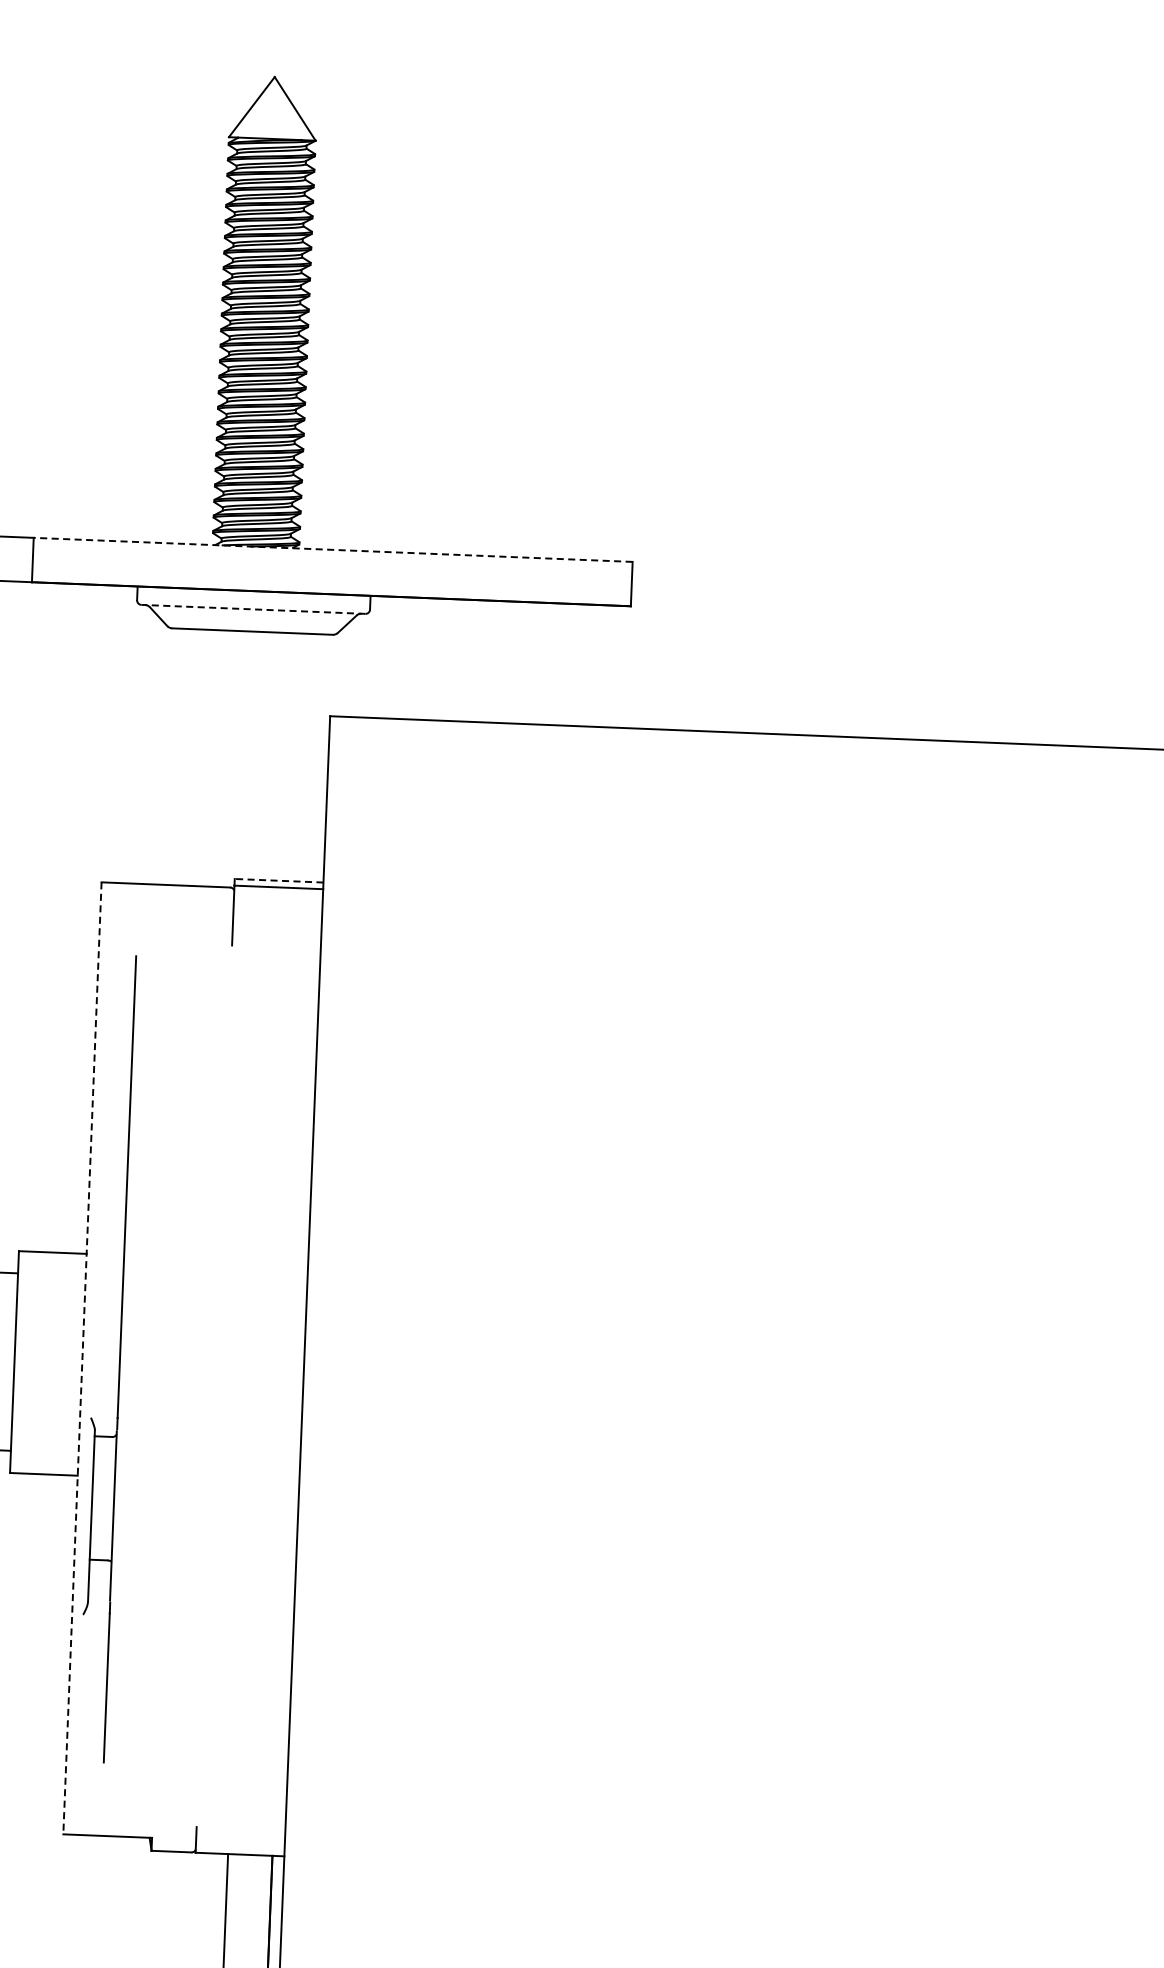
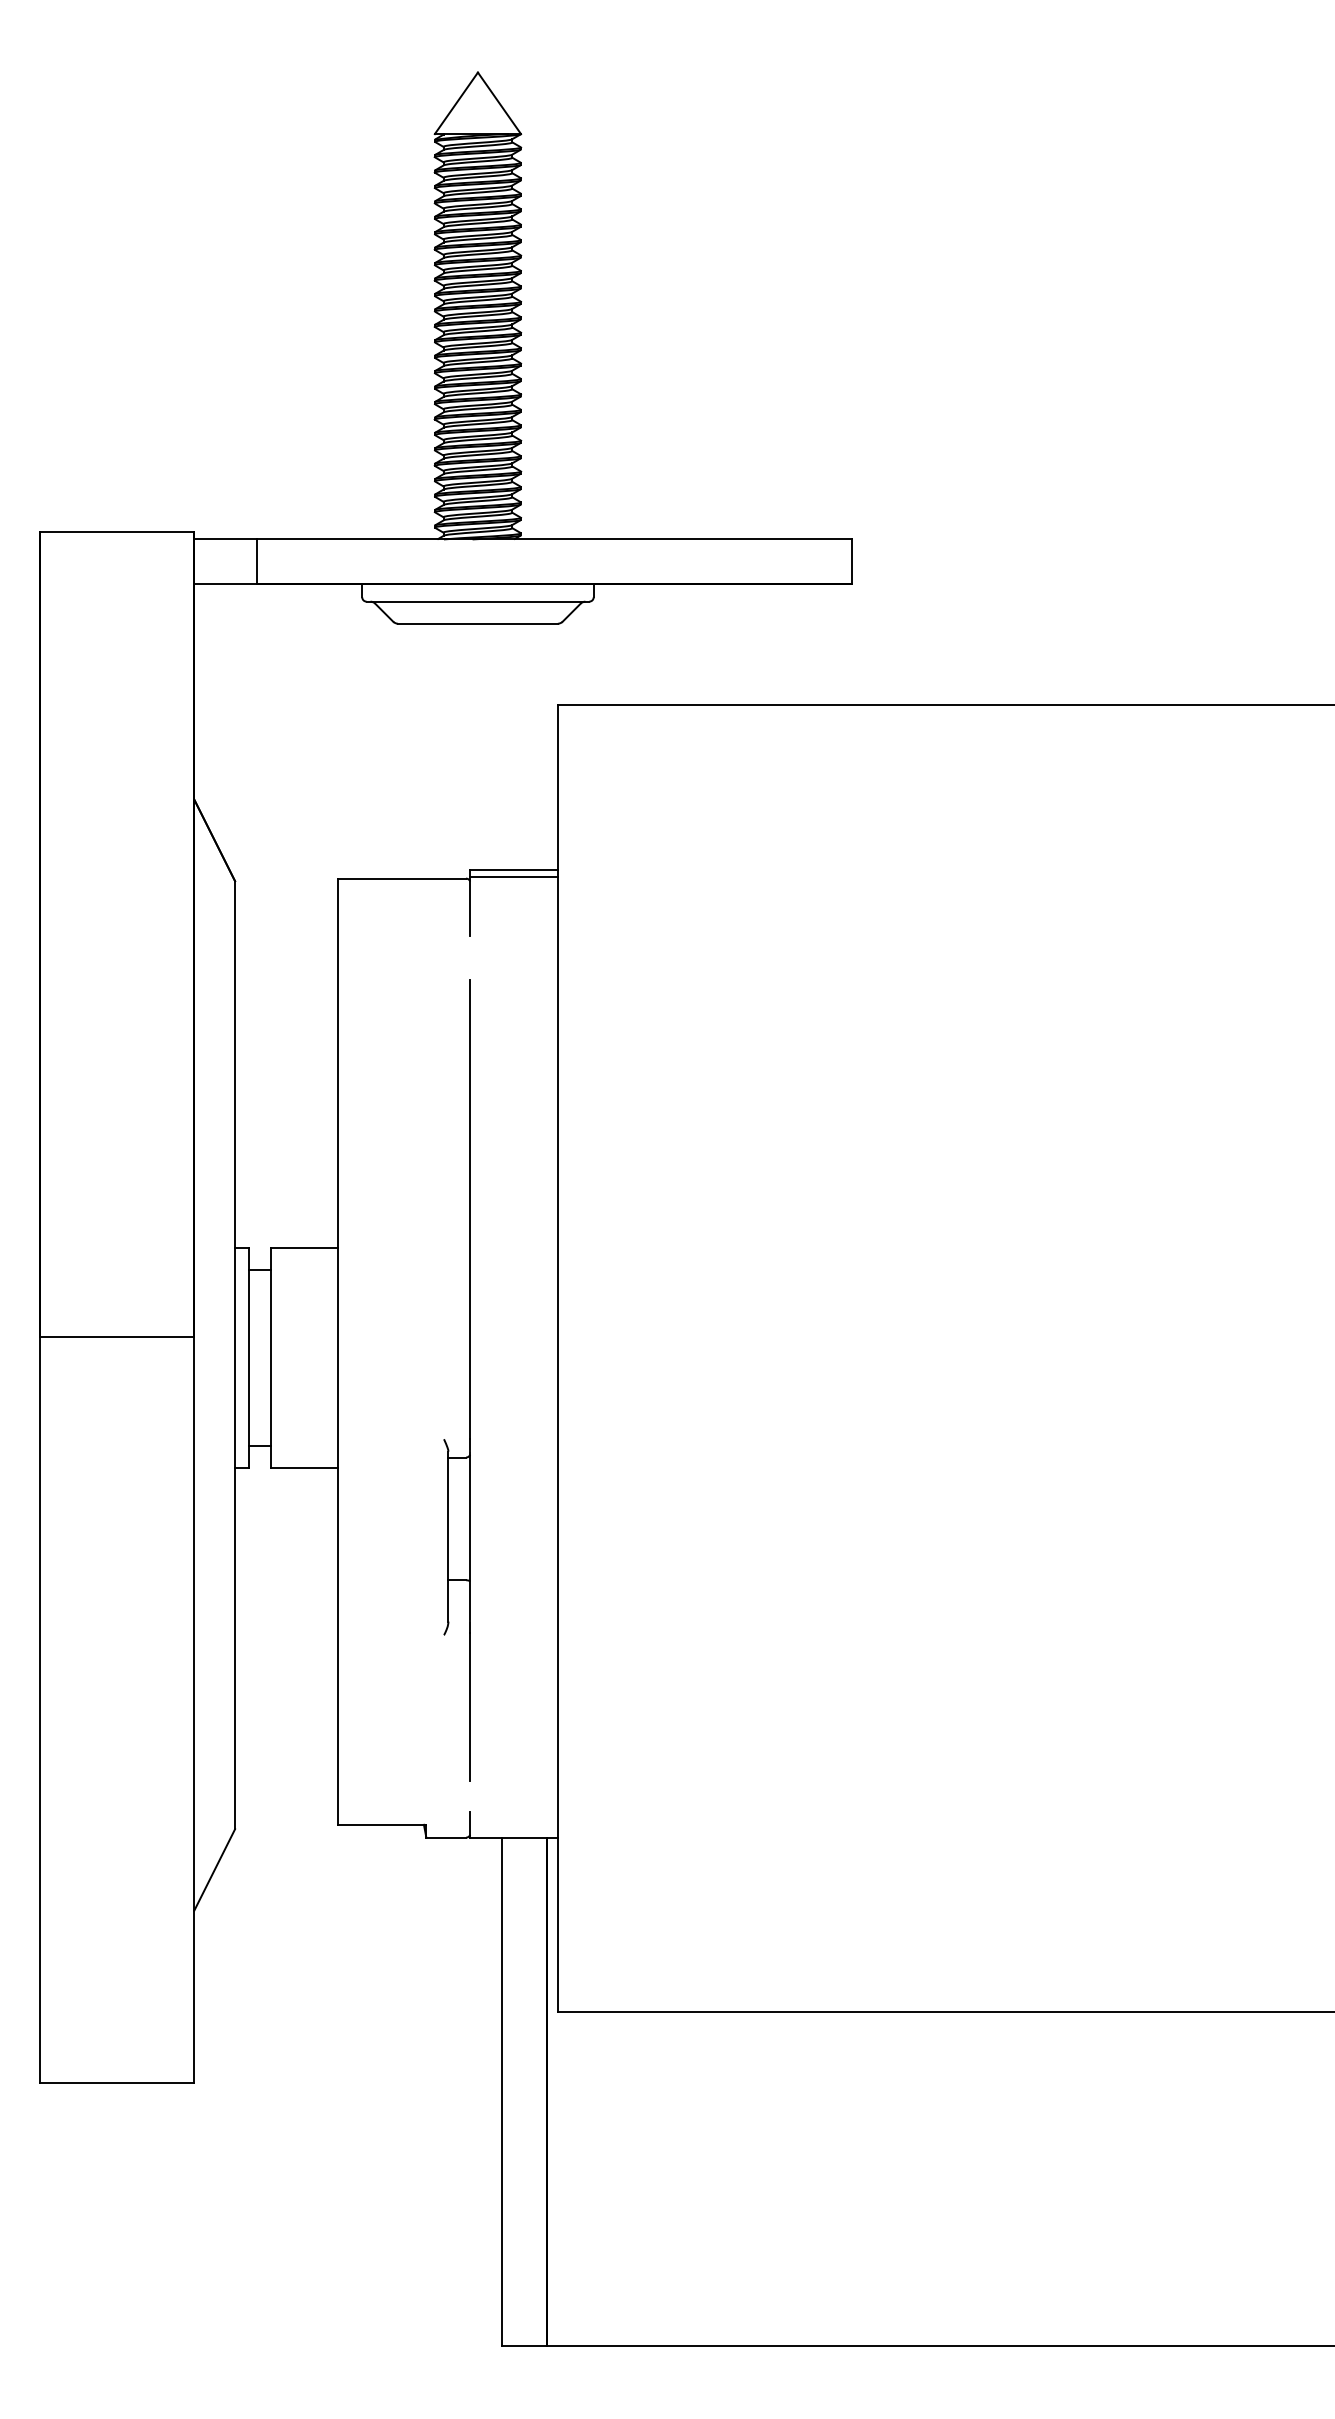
line: (332, 549) -> (554, 539), dashed -> solid
line: (252, 609) -> (477, 601), dashed -> solid
line: (278, 880) -> (513, 869), dashed -> solid
line: (82, 1359) -> (338, 1352), dashed -> solid
part: (119, 1359) -> (469, 1380), moved

